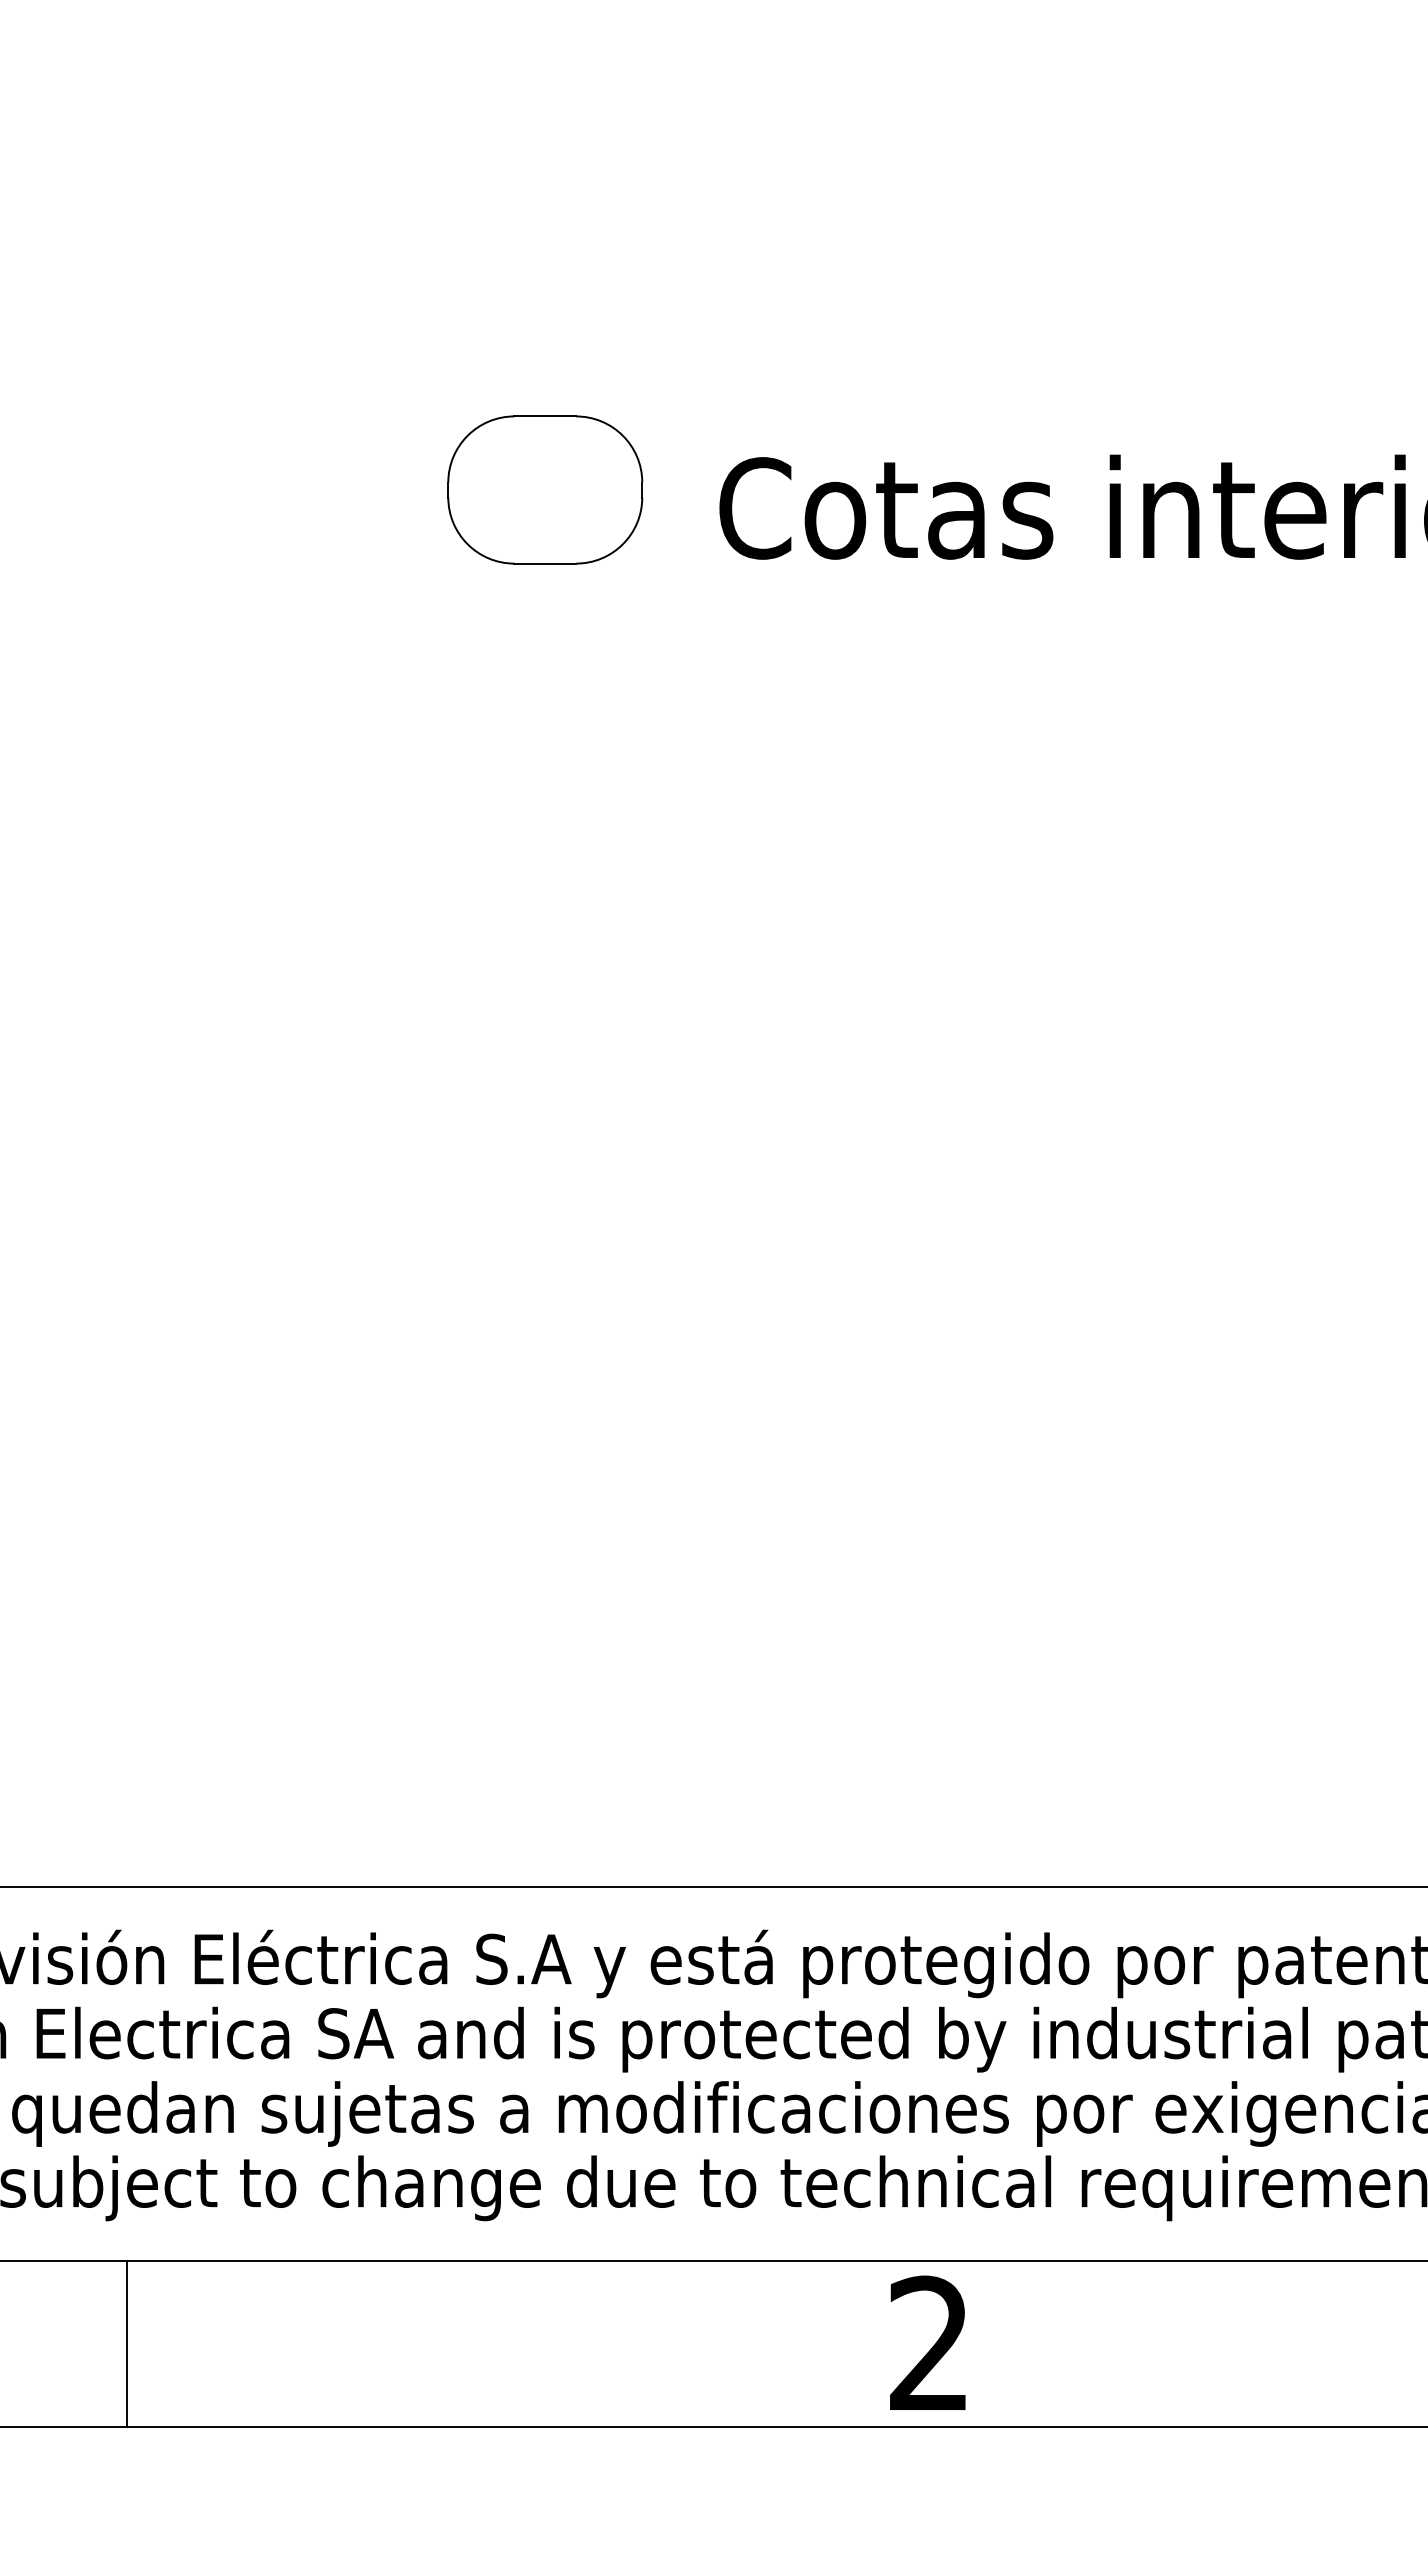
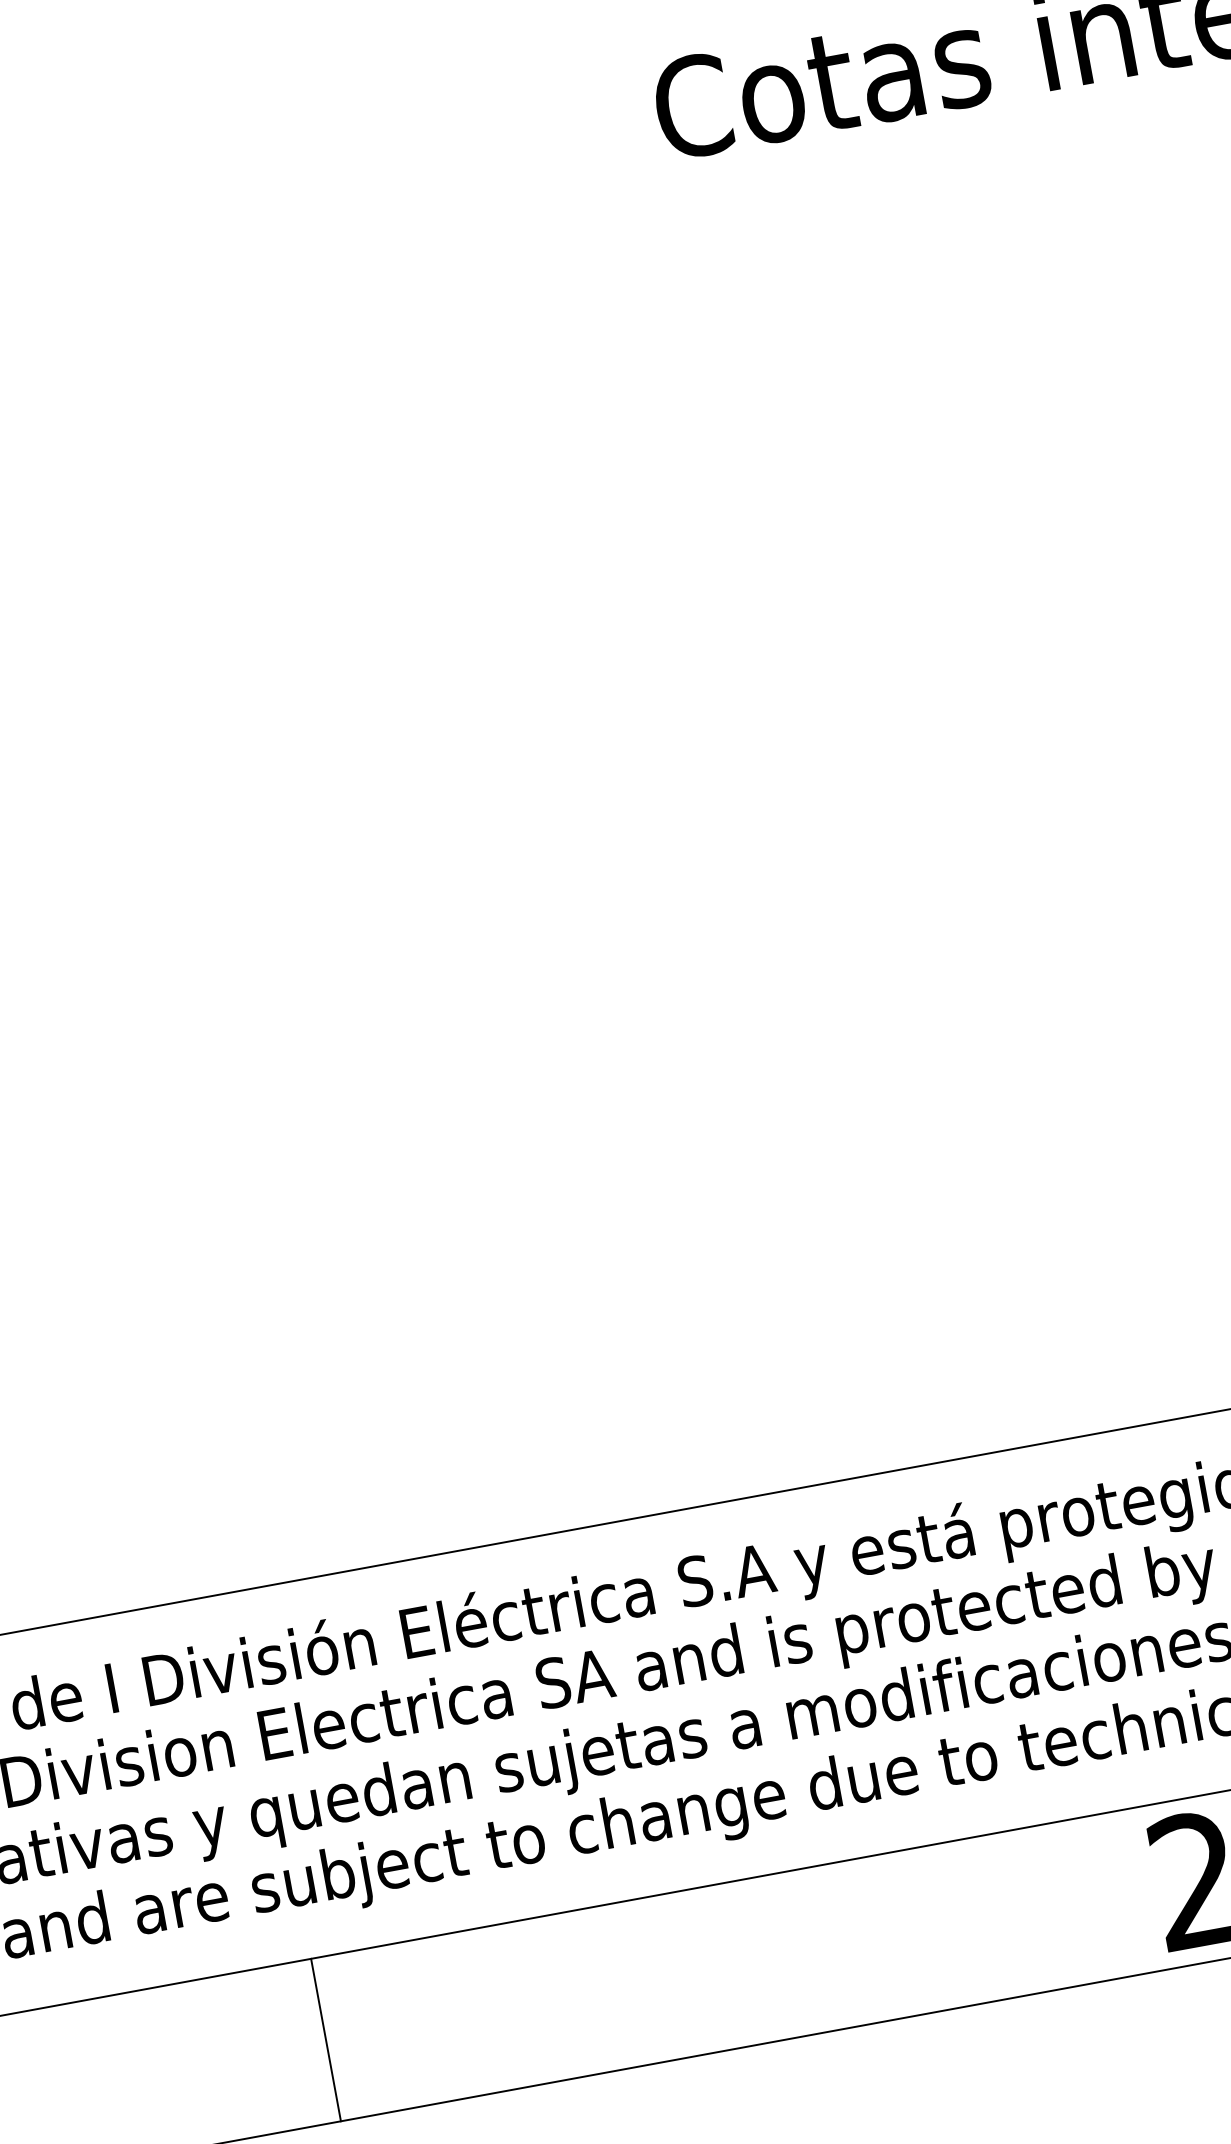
part: (545, 489) -> (482, 125), removed
line: (126, 2343) -> (325, 2039), moved

